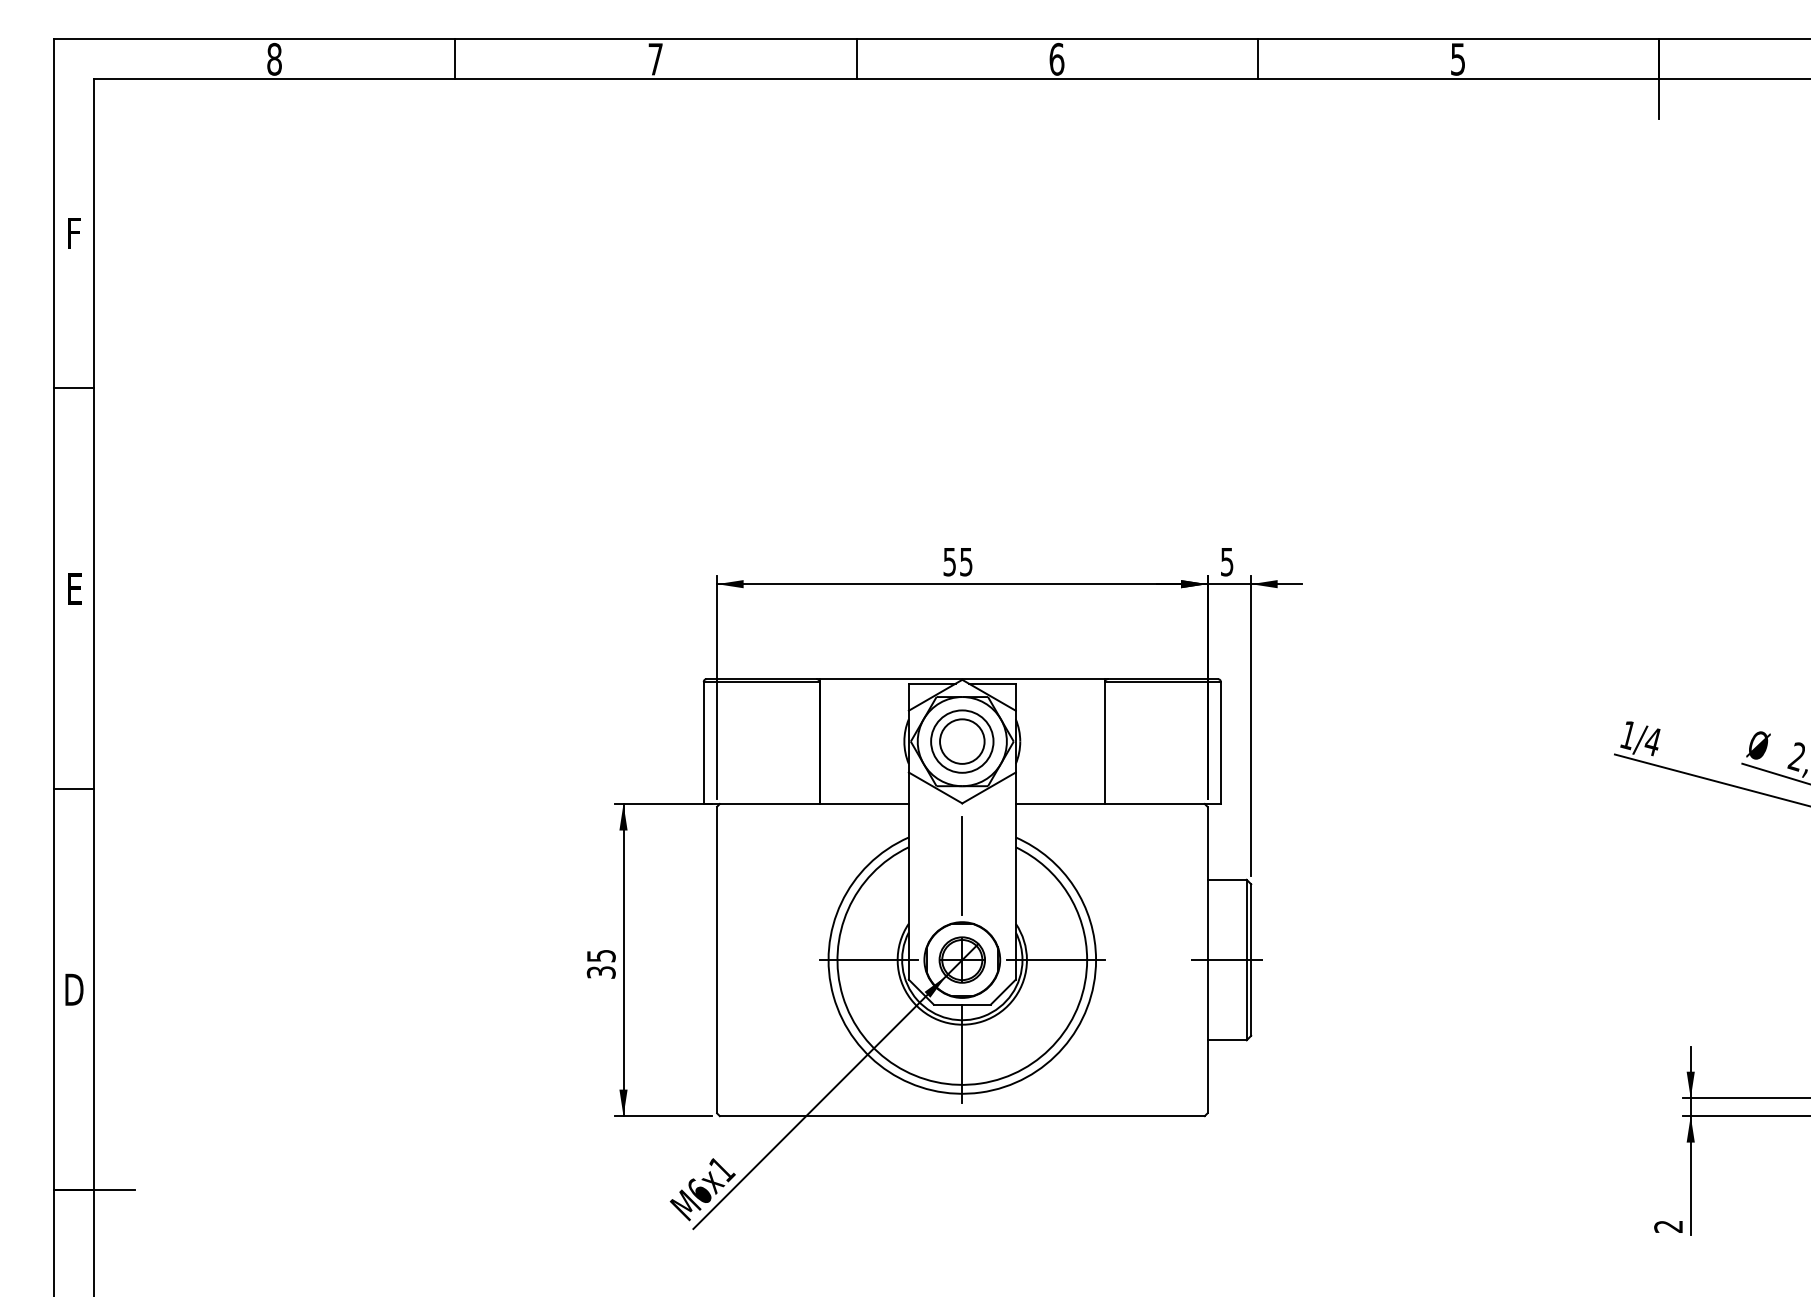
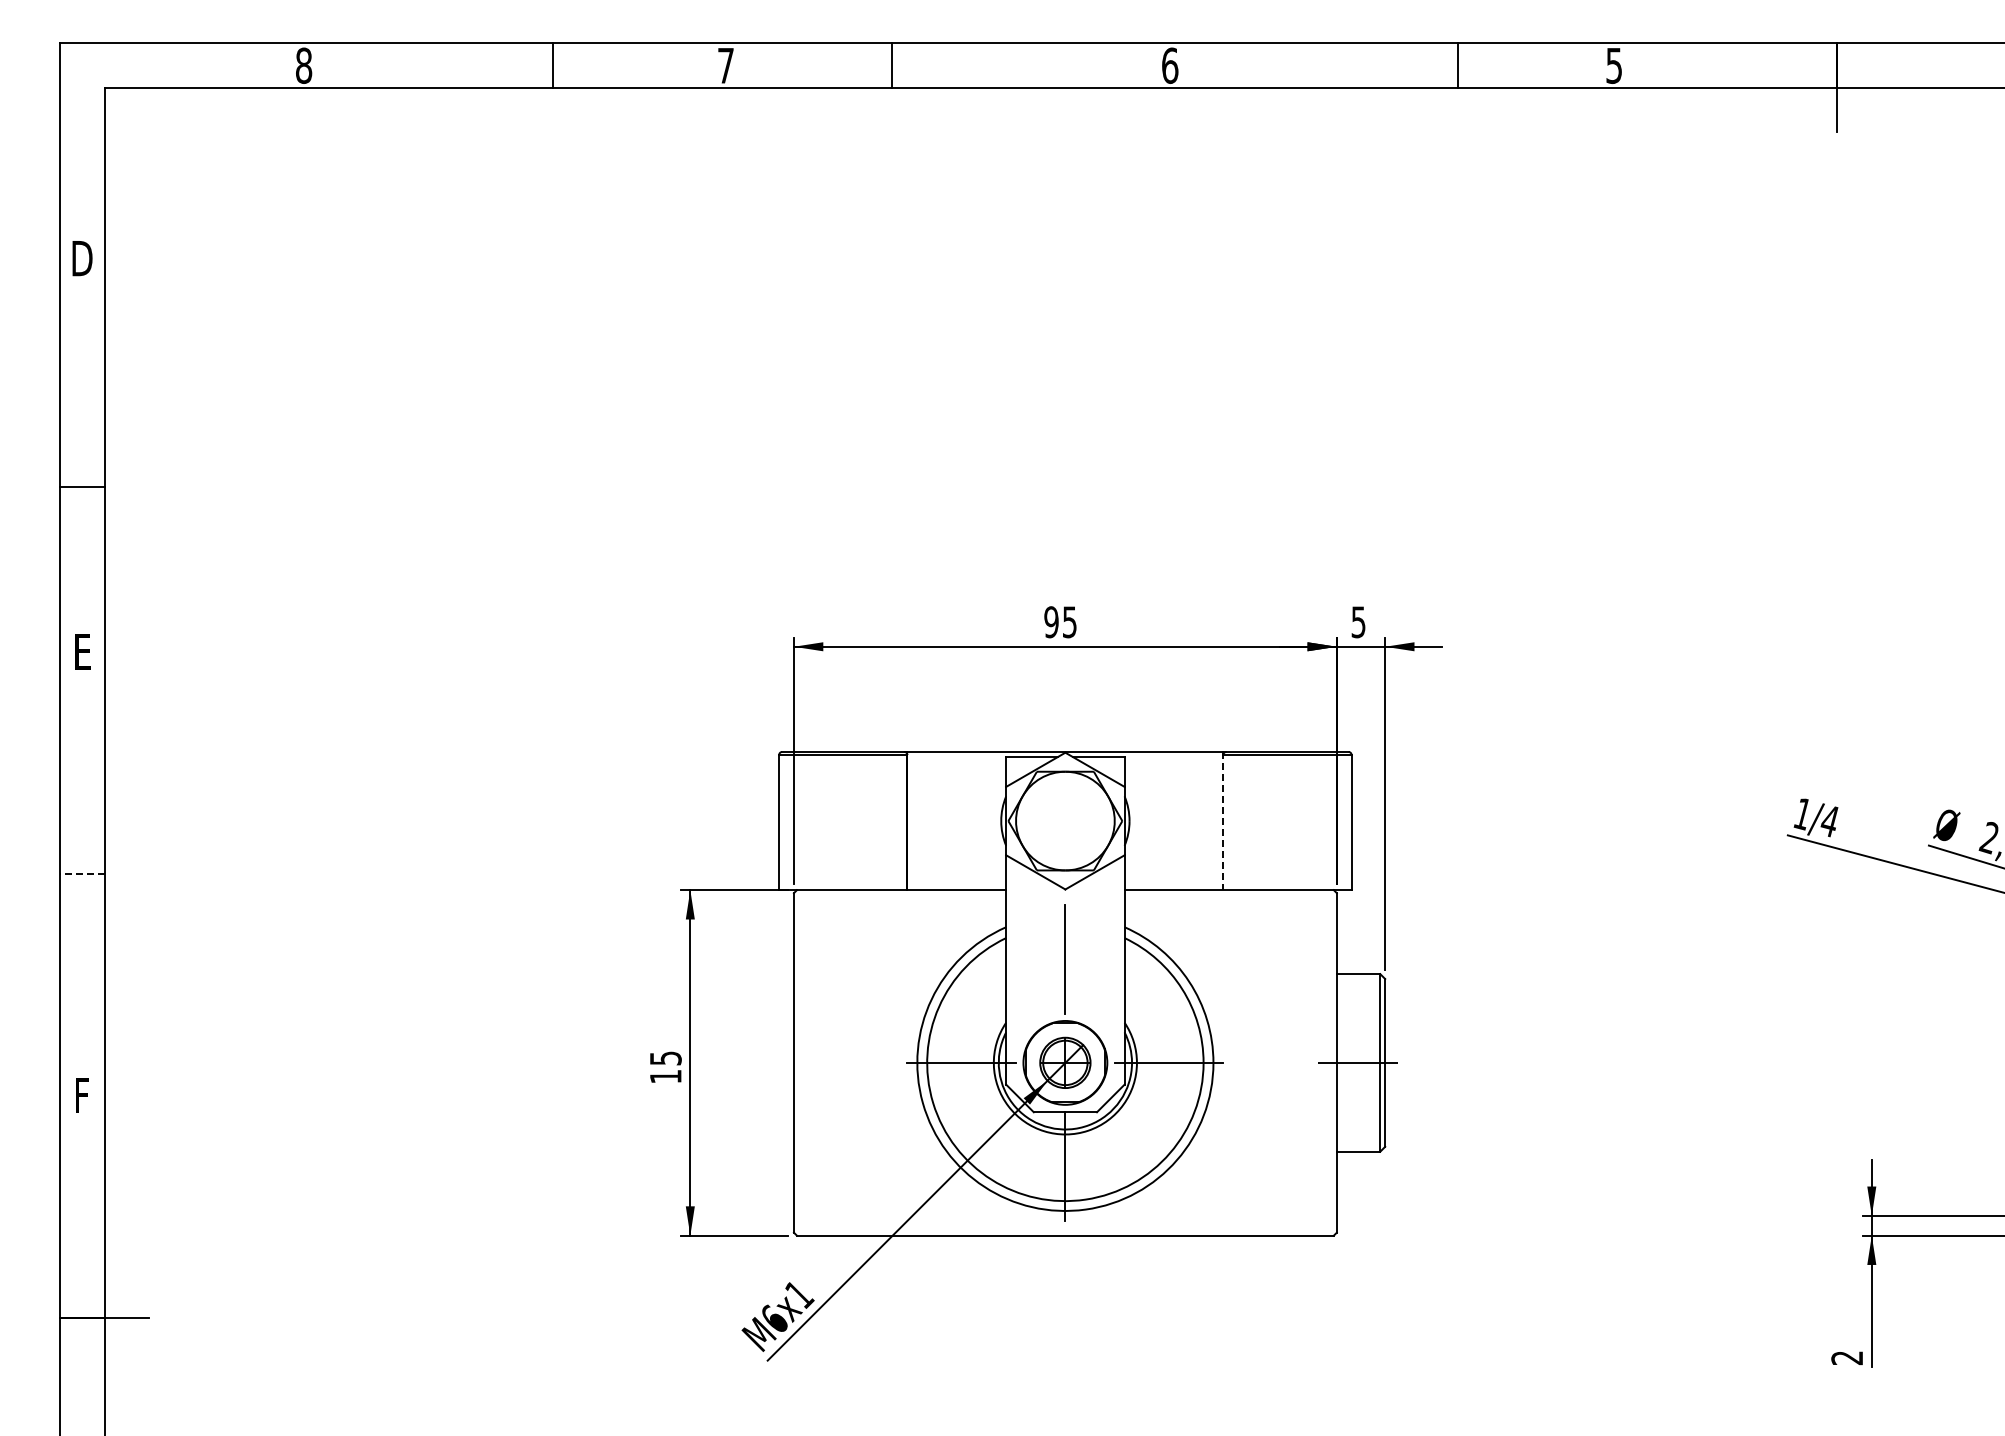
line: (455, 59) -> (553, 65), moved
line: (856, 59) -> (892, 65), moved
line: (1257, 59) -> (1457, 65), moved
text: (74, 233) -> (82, 258), F -> D
line: (74, 387) -> (82, 486), moved
text: (949, 561) -> (1051, 621), 55 -> 95
part: (962, 741) -> (1065, 820), removed
line: (1105, 741) -> (1223, 821), solid -> dashed
line: (73, 788) -> (81, 873), solid -> dashed
text: (601, 972) -> (665, 1076), 35 -> 15
text: (74, 989) -> (82, 1095), D -> F

